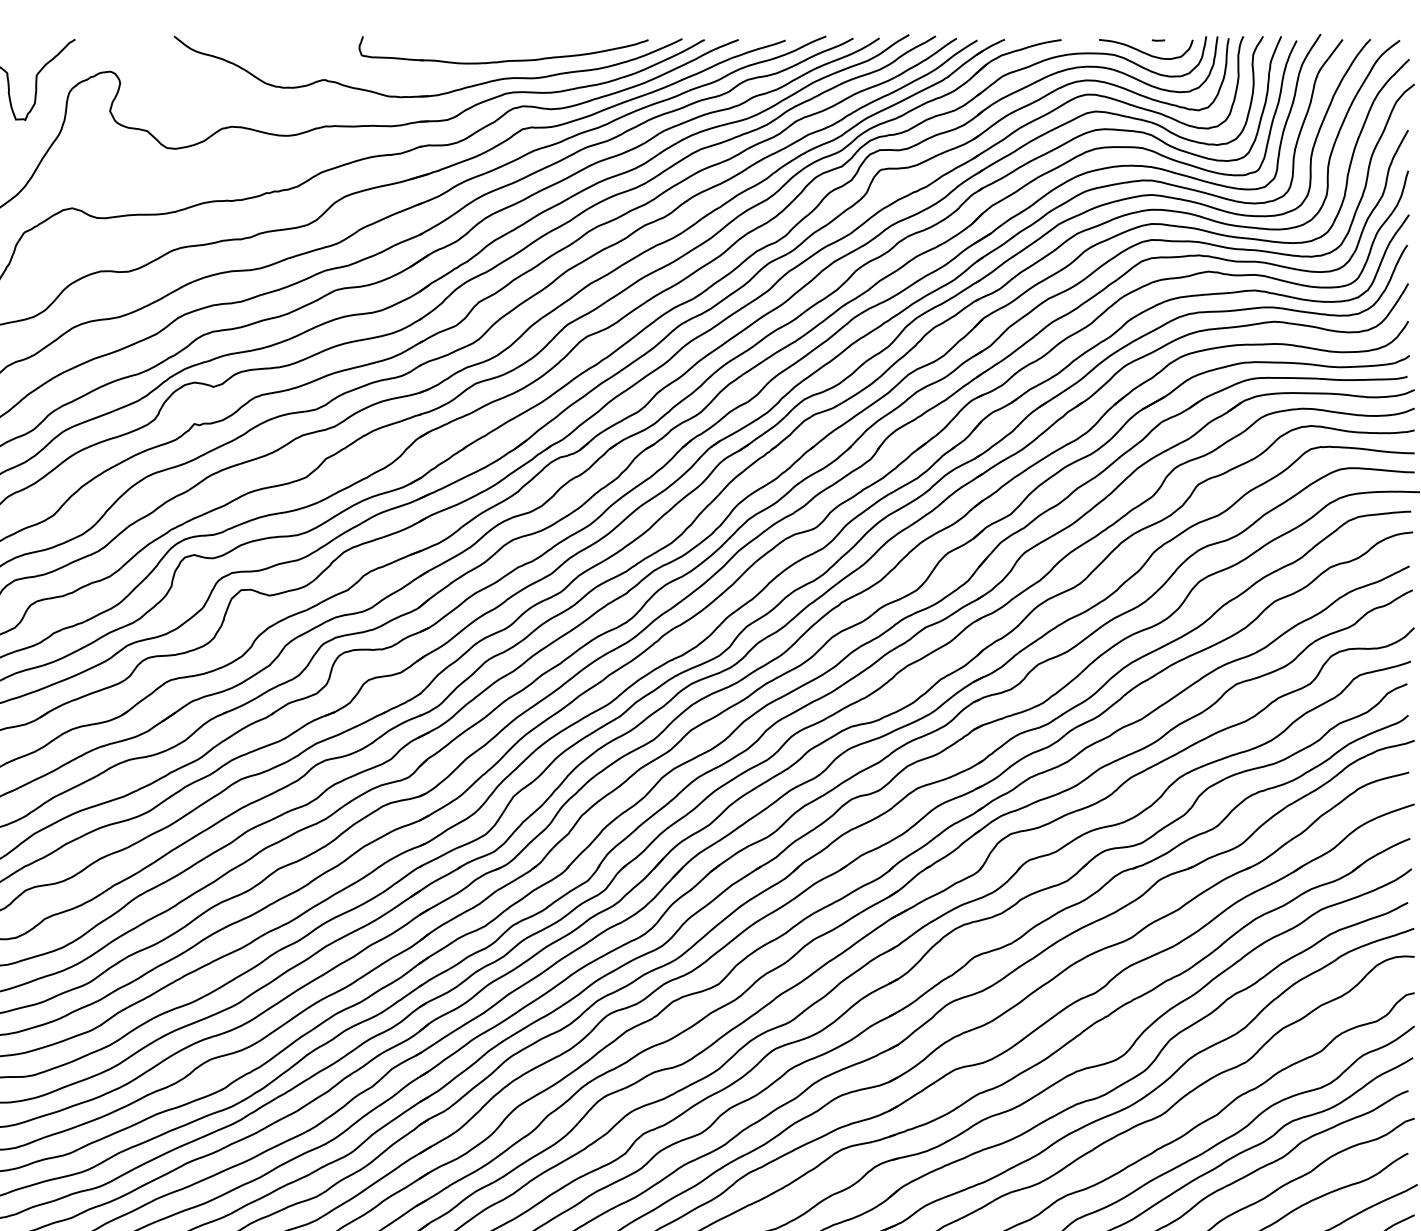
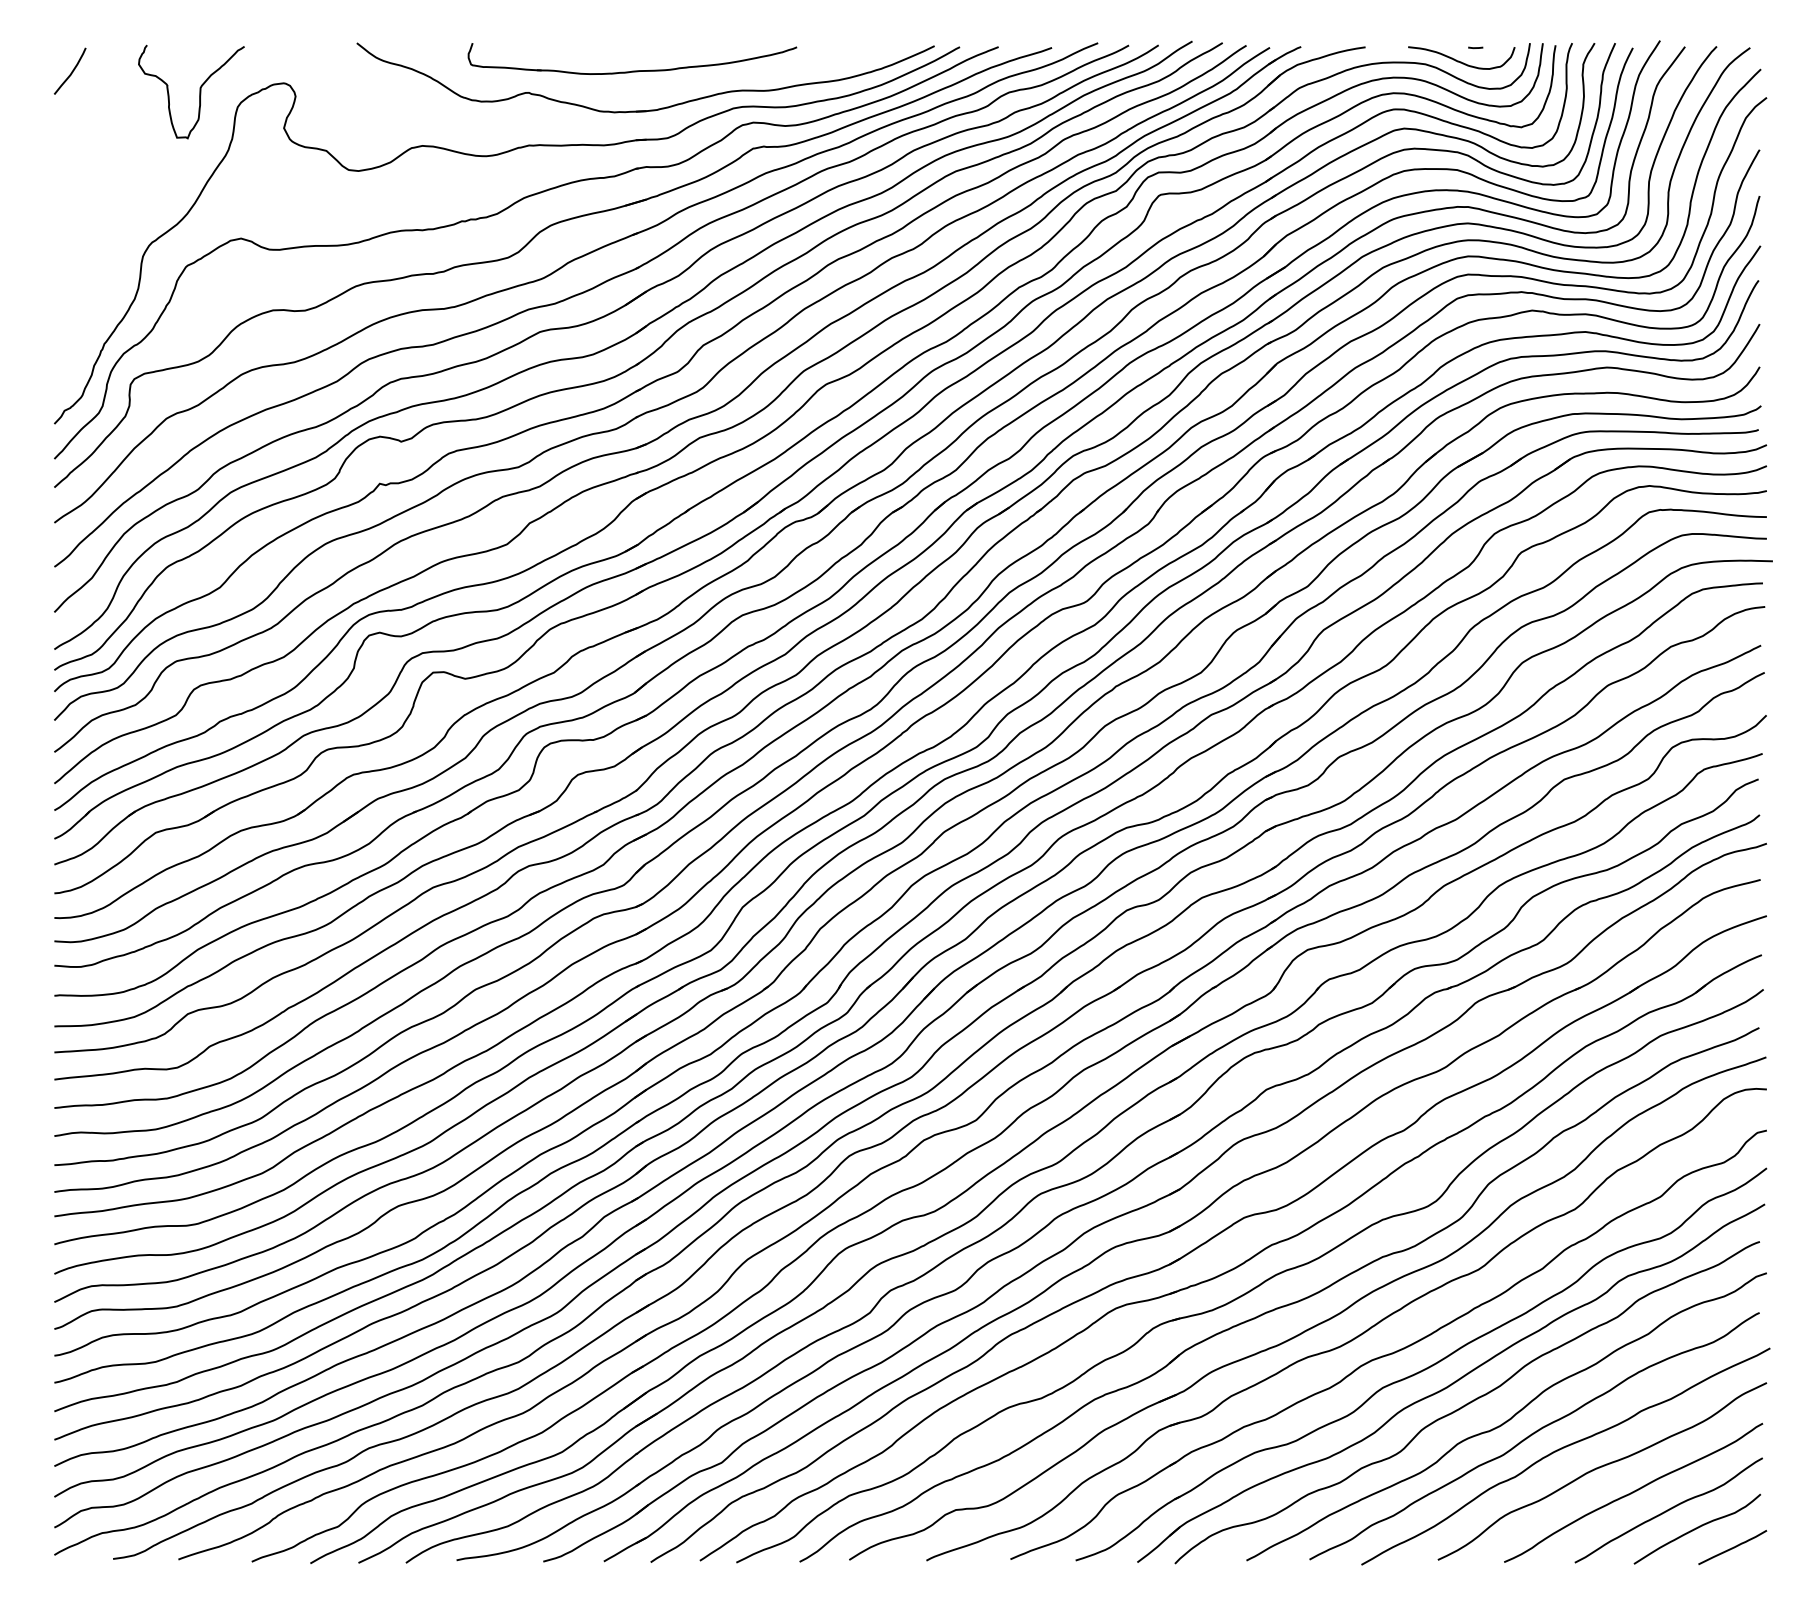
part: (503, 60) -> (632, 70), moved

